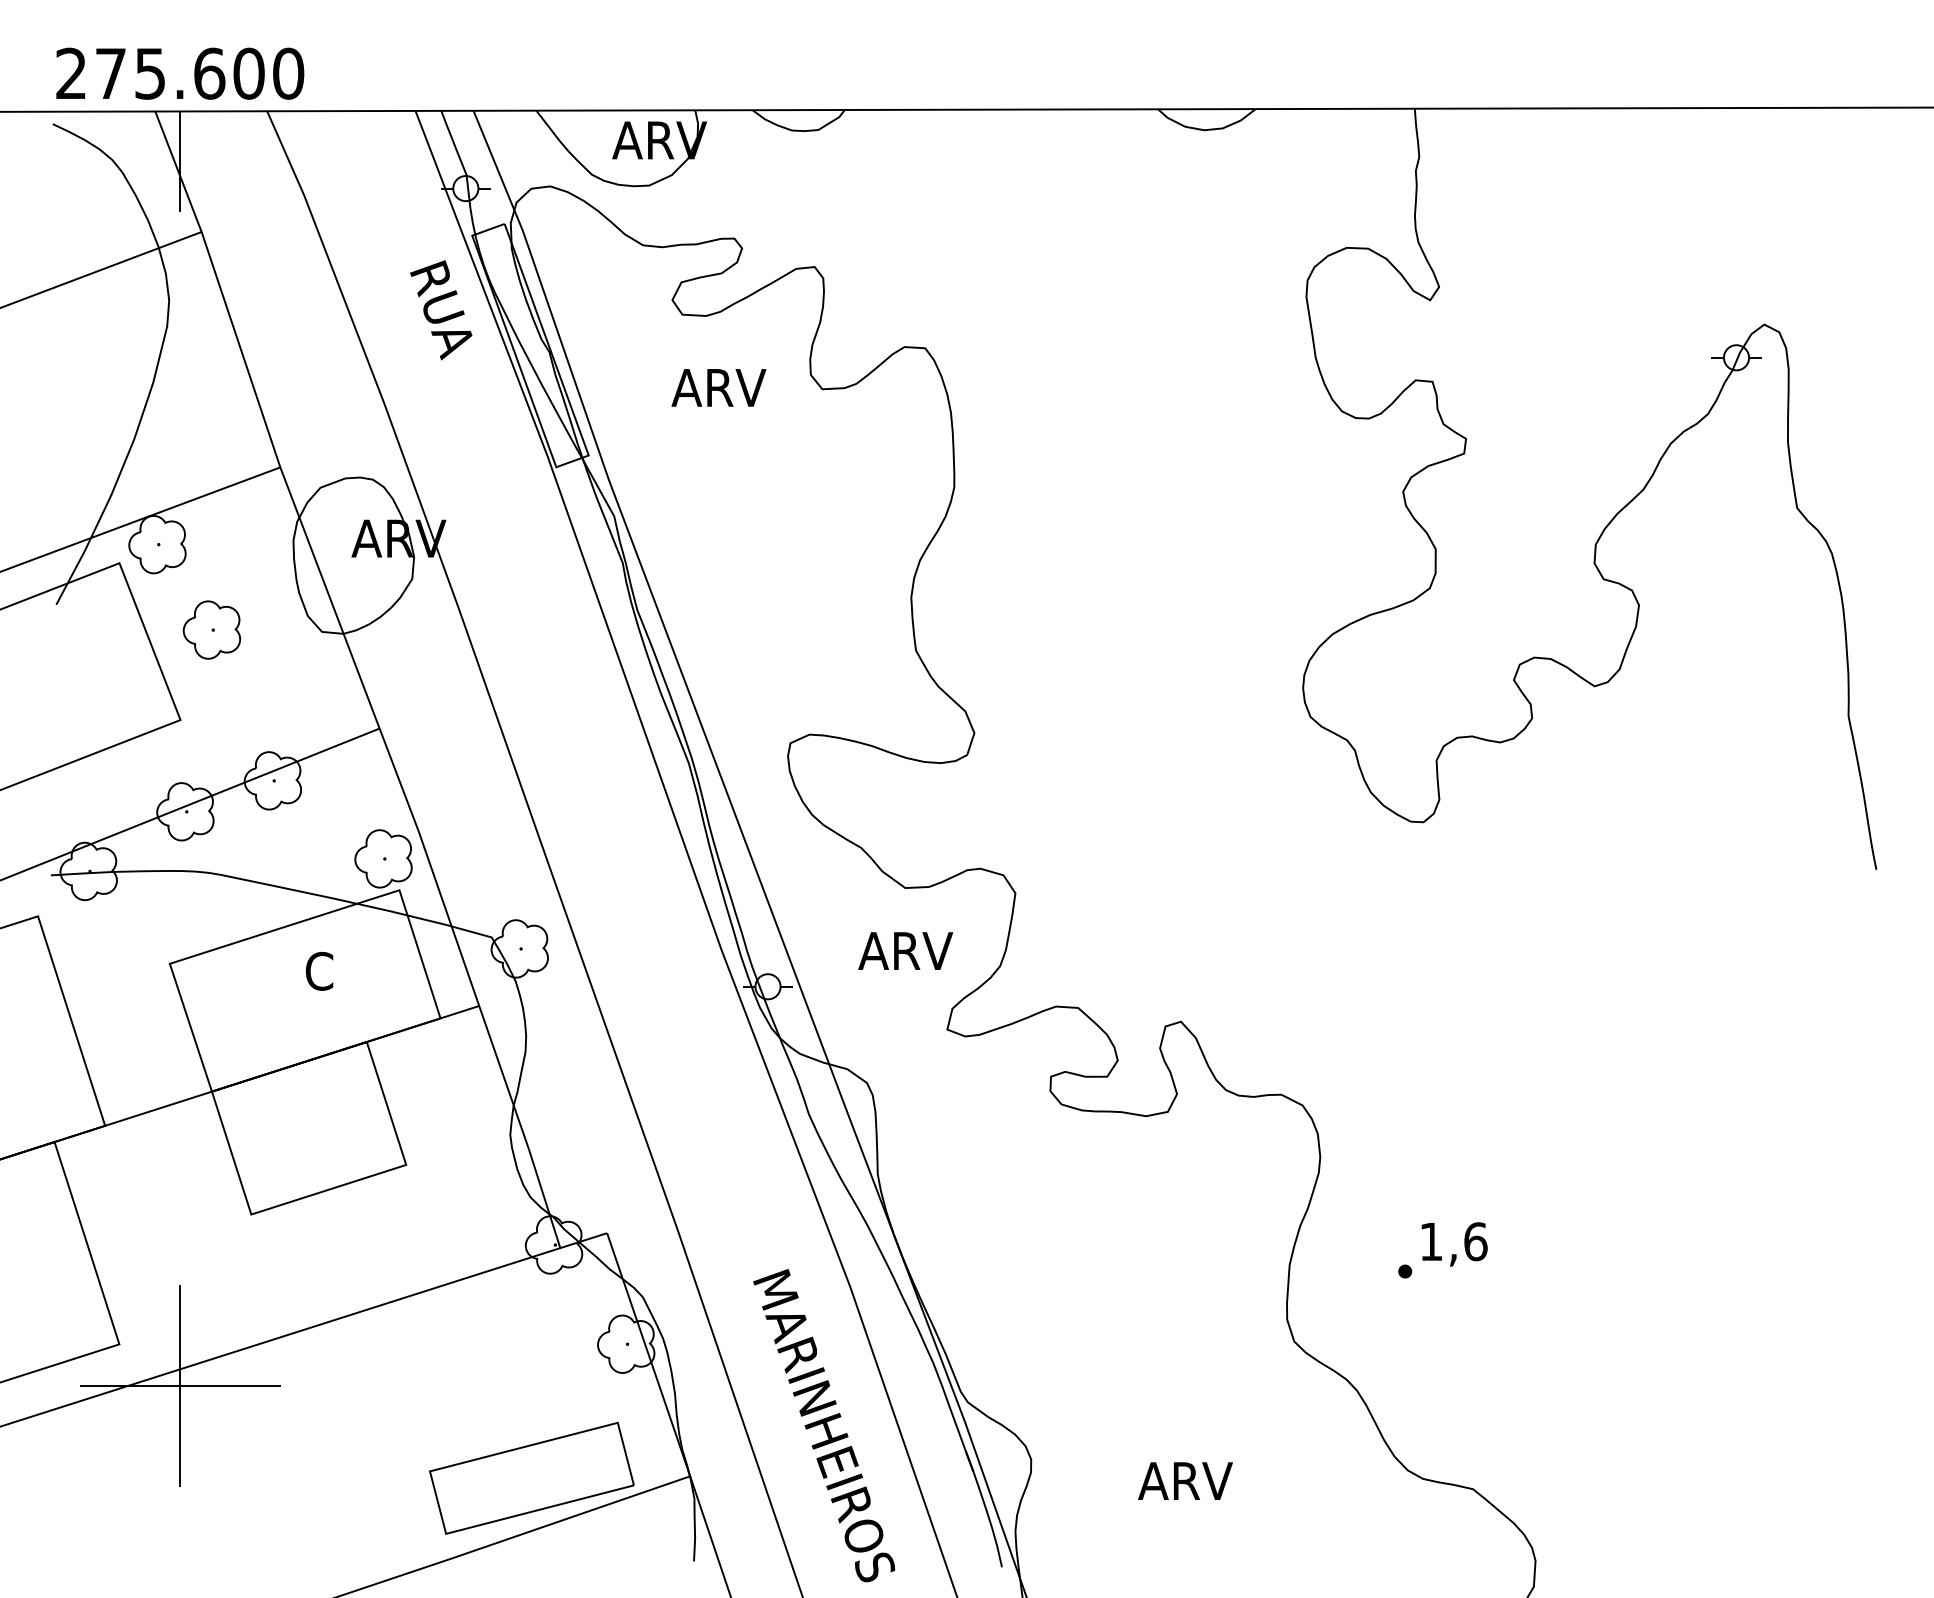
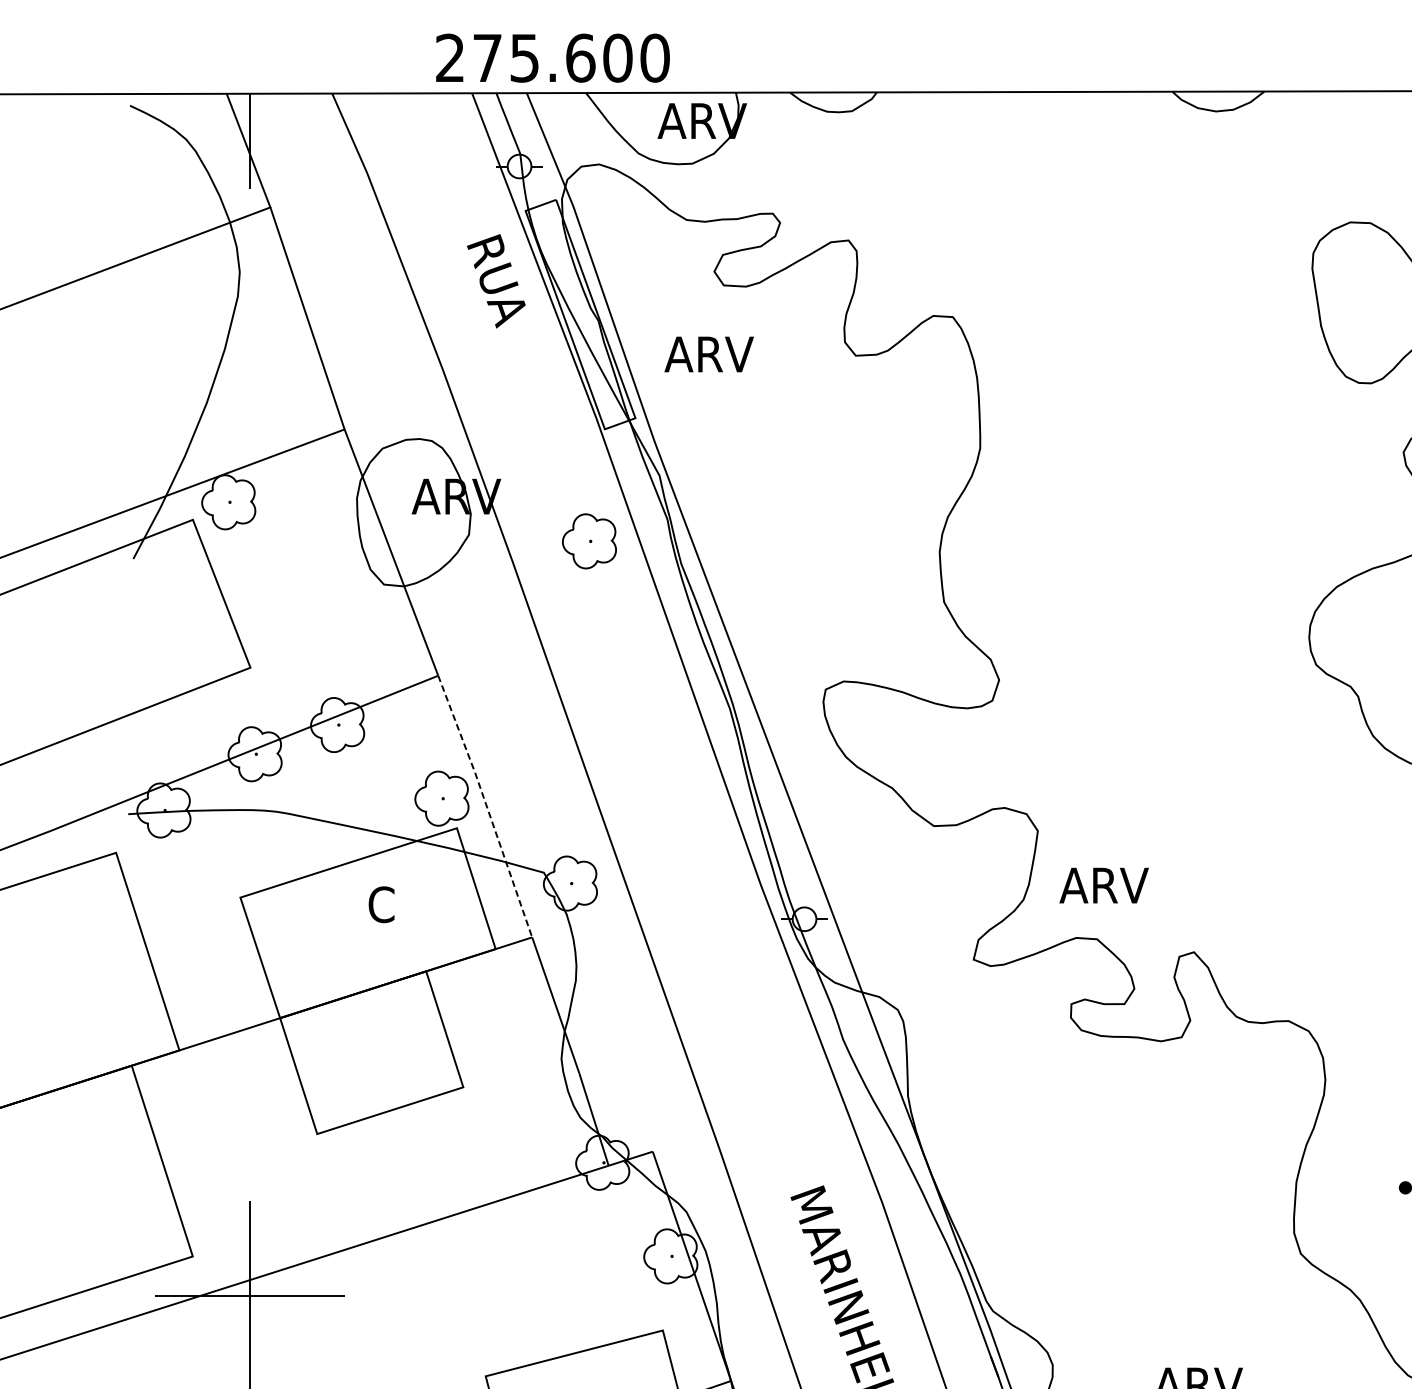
text: (180, 73) -> (553, 57), moved
text: (718, 387) -> (708, 354), moved
part: (211, 629) -> (589, 540), moved
line: (430, 866) -> (486, 805), solid -> dashed
text: (905, 950) -> (1103, 885), moved

